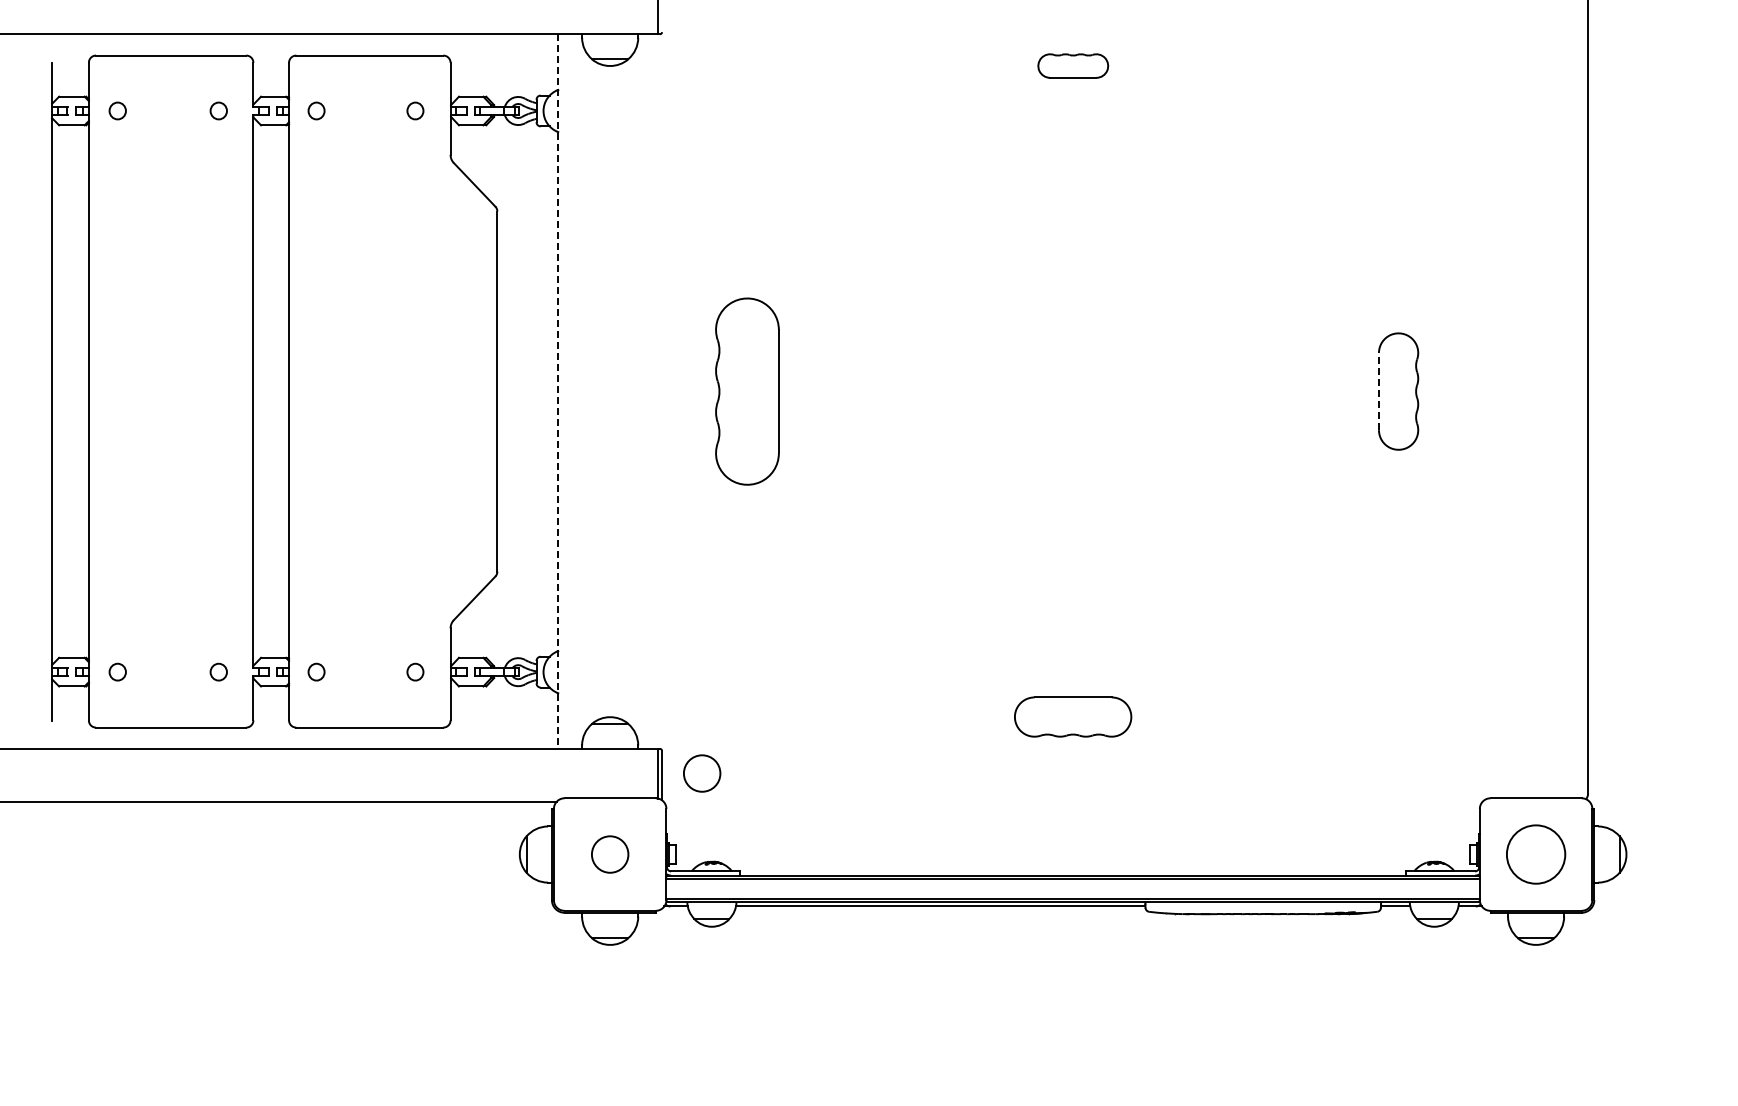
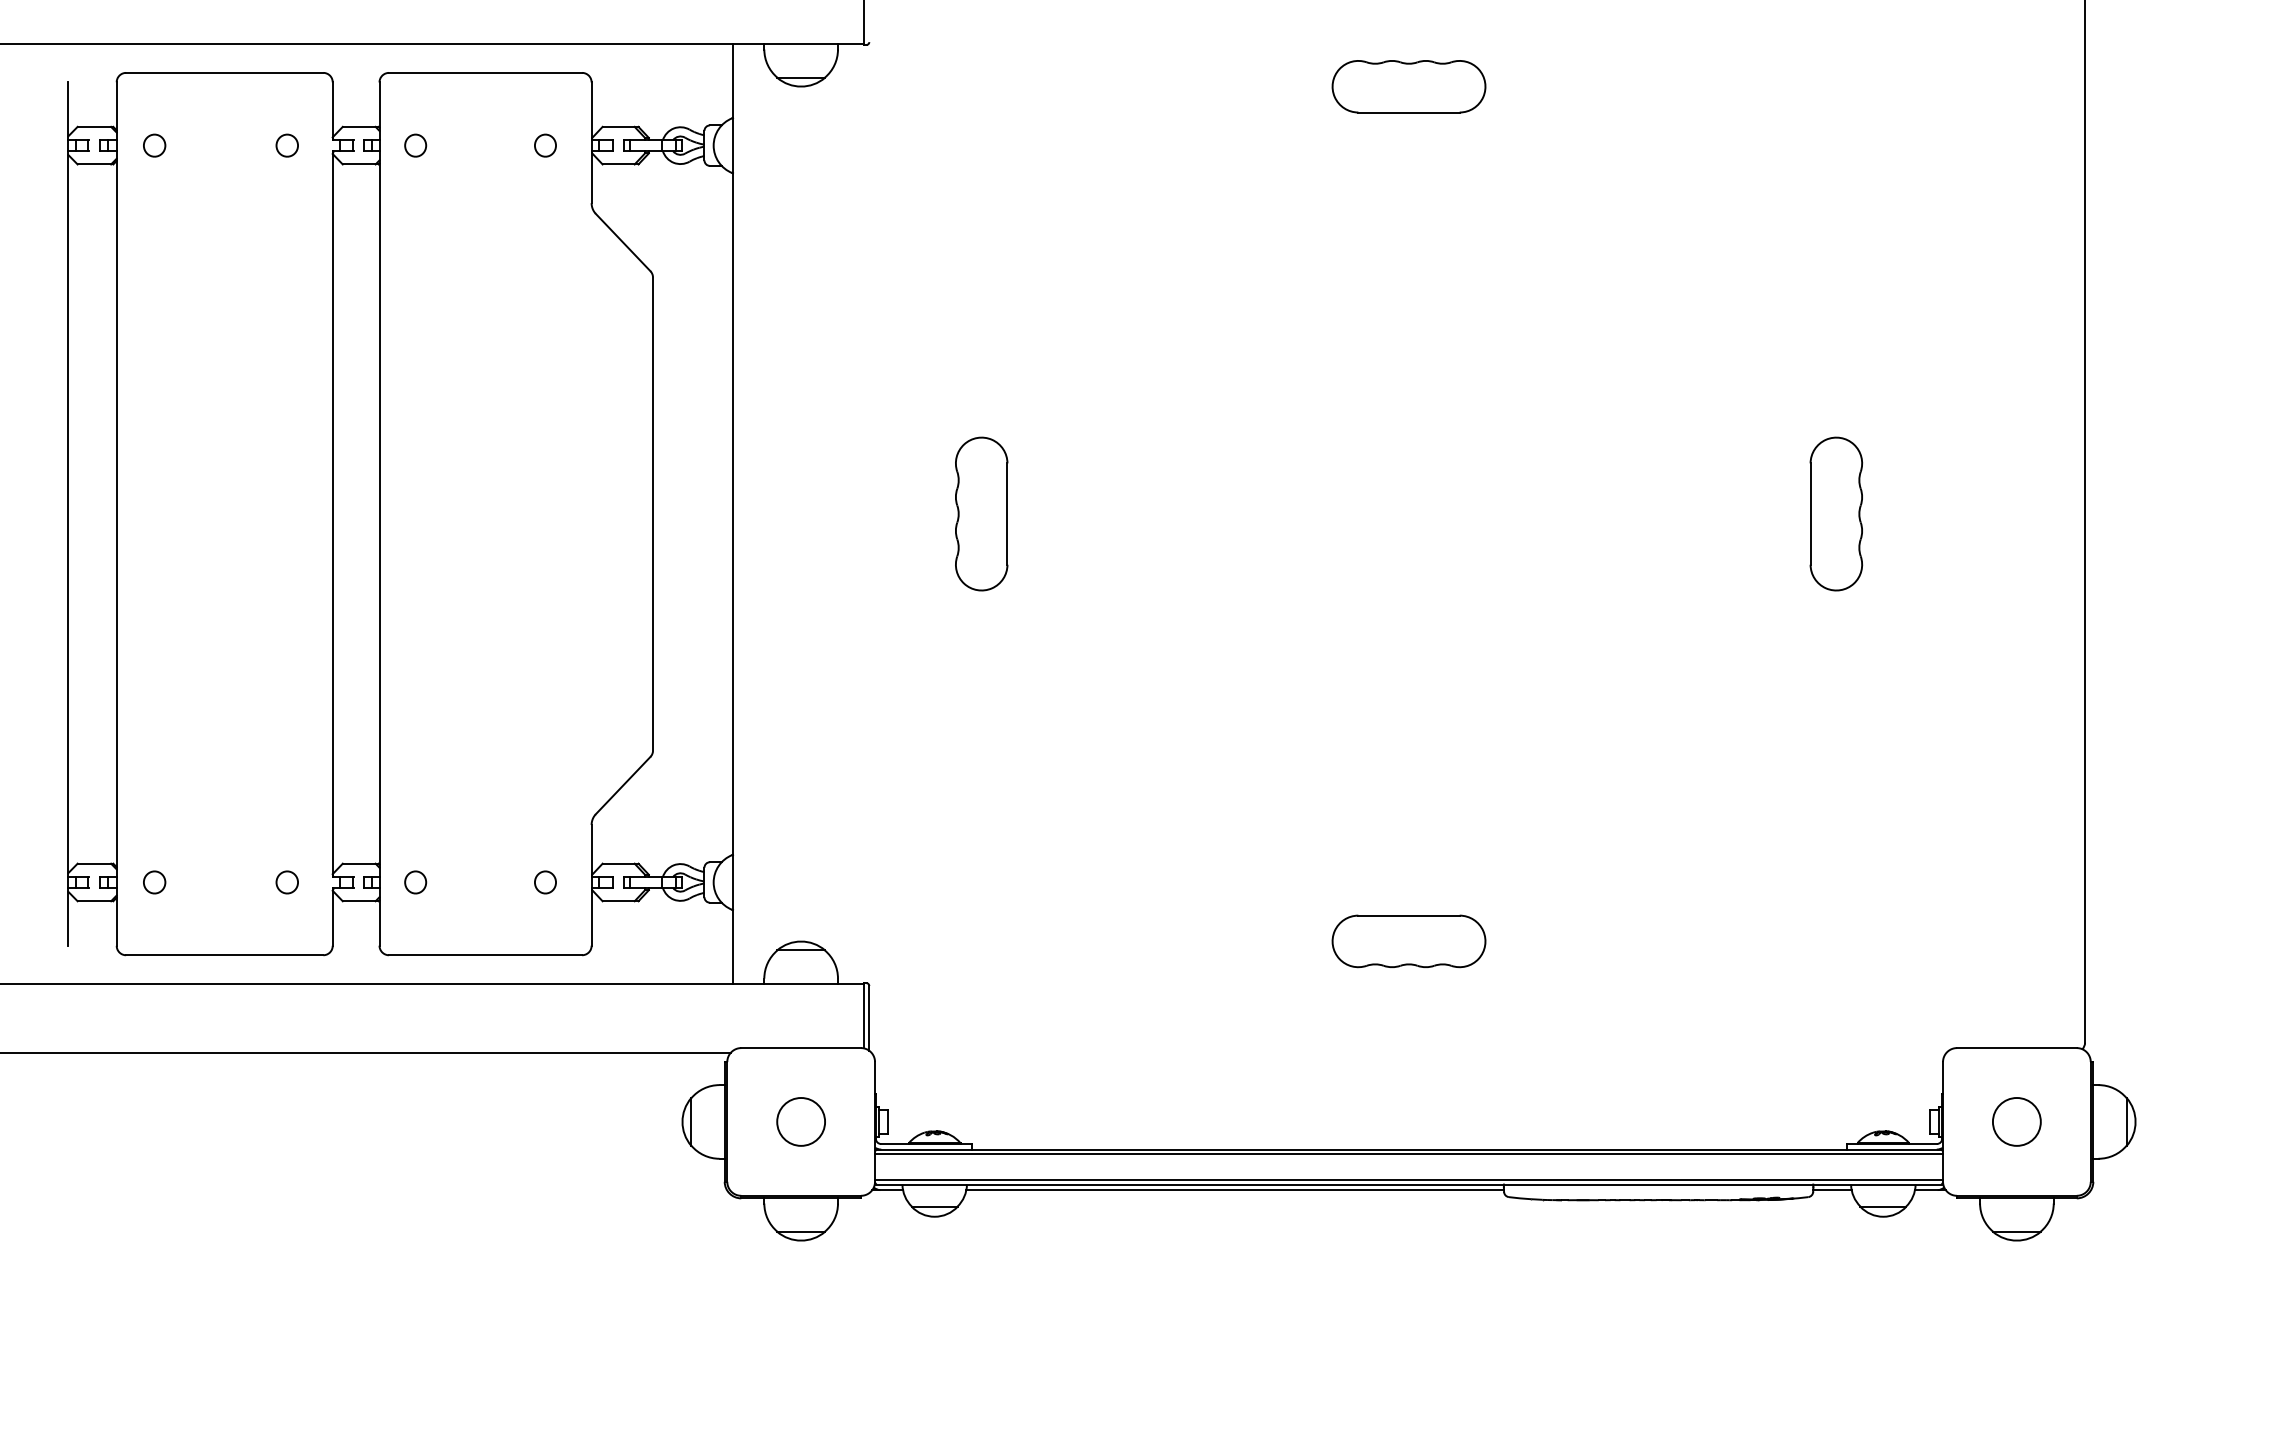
part: (1073, 65) -> (1409, 85), size x1.67
line: (558, 391) -> (733, 513), dashed -> solid
part: (747, 391) -> (981, 513), size x0.62
line: (1378, 391) -> (1809, 513), dashed -> solid
circle: (702, 773) -> (922, 1015), removed
circle: (1535, 854) -> (2016, 1121), size x0.62

